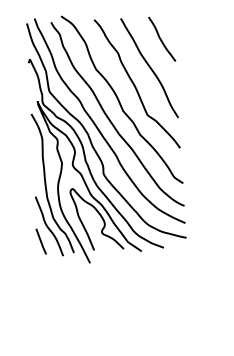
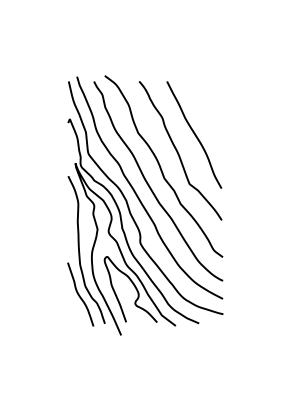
curve: (161, 39) -> (208, 105), removed
line: (41, 241) -> (71, 309), removed

